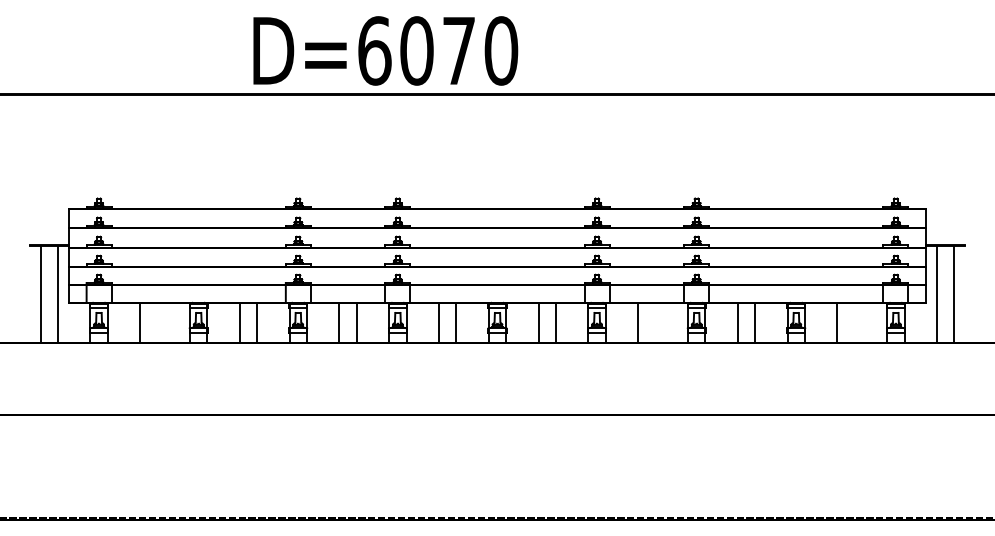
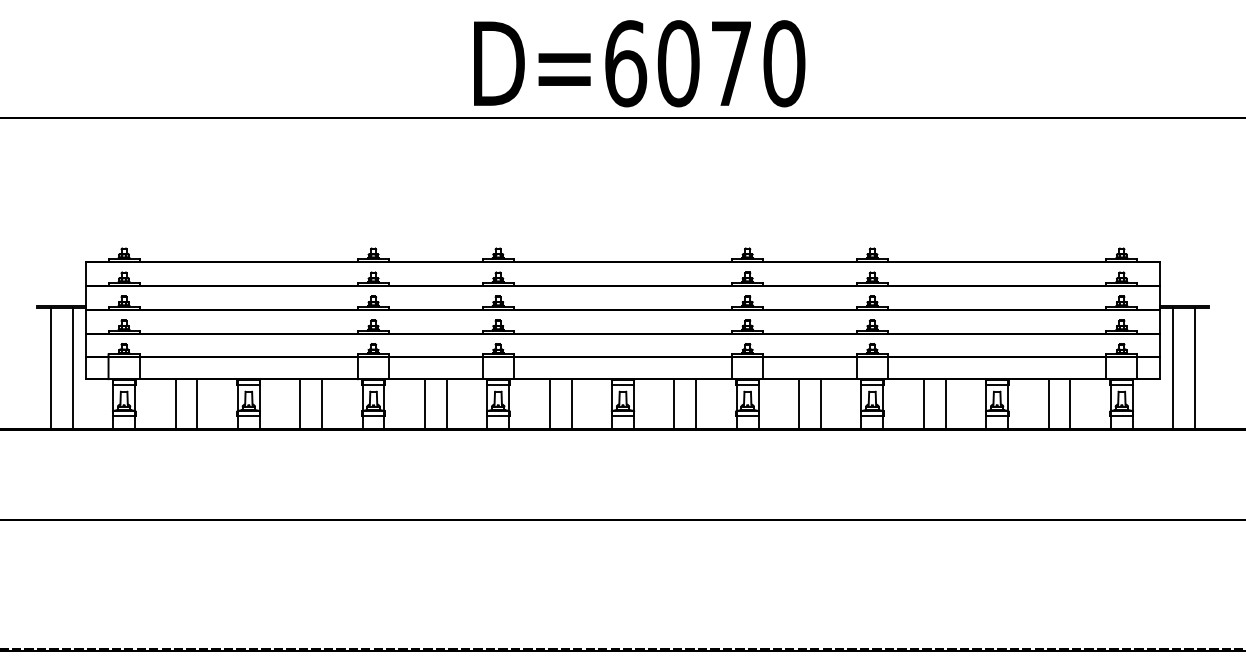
text: (385, 50) -> (639, 63), moved
line: (157, 322) -> (197, 403), added
line: (655, 322) -> (820, 403), added
line: (854, 322) -> (1069, 403), added

